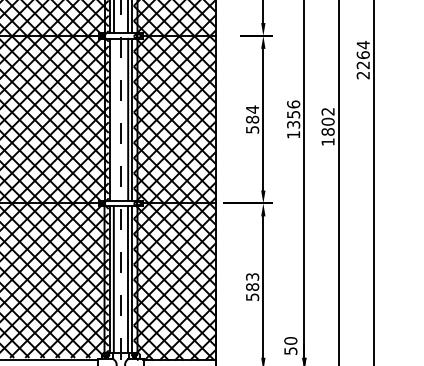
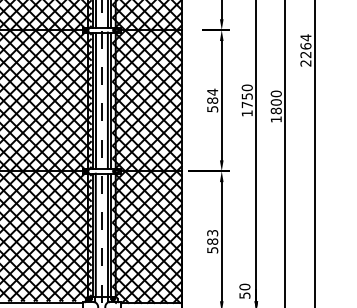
text: (327, 111) -> (275, 93), 1802 -> 1800
text: (293, 114) -> (247, 96), 1356 -> 1750
line: (113, 119) -> (95, 100), added

